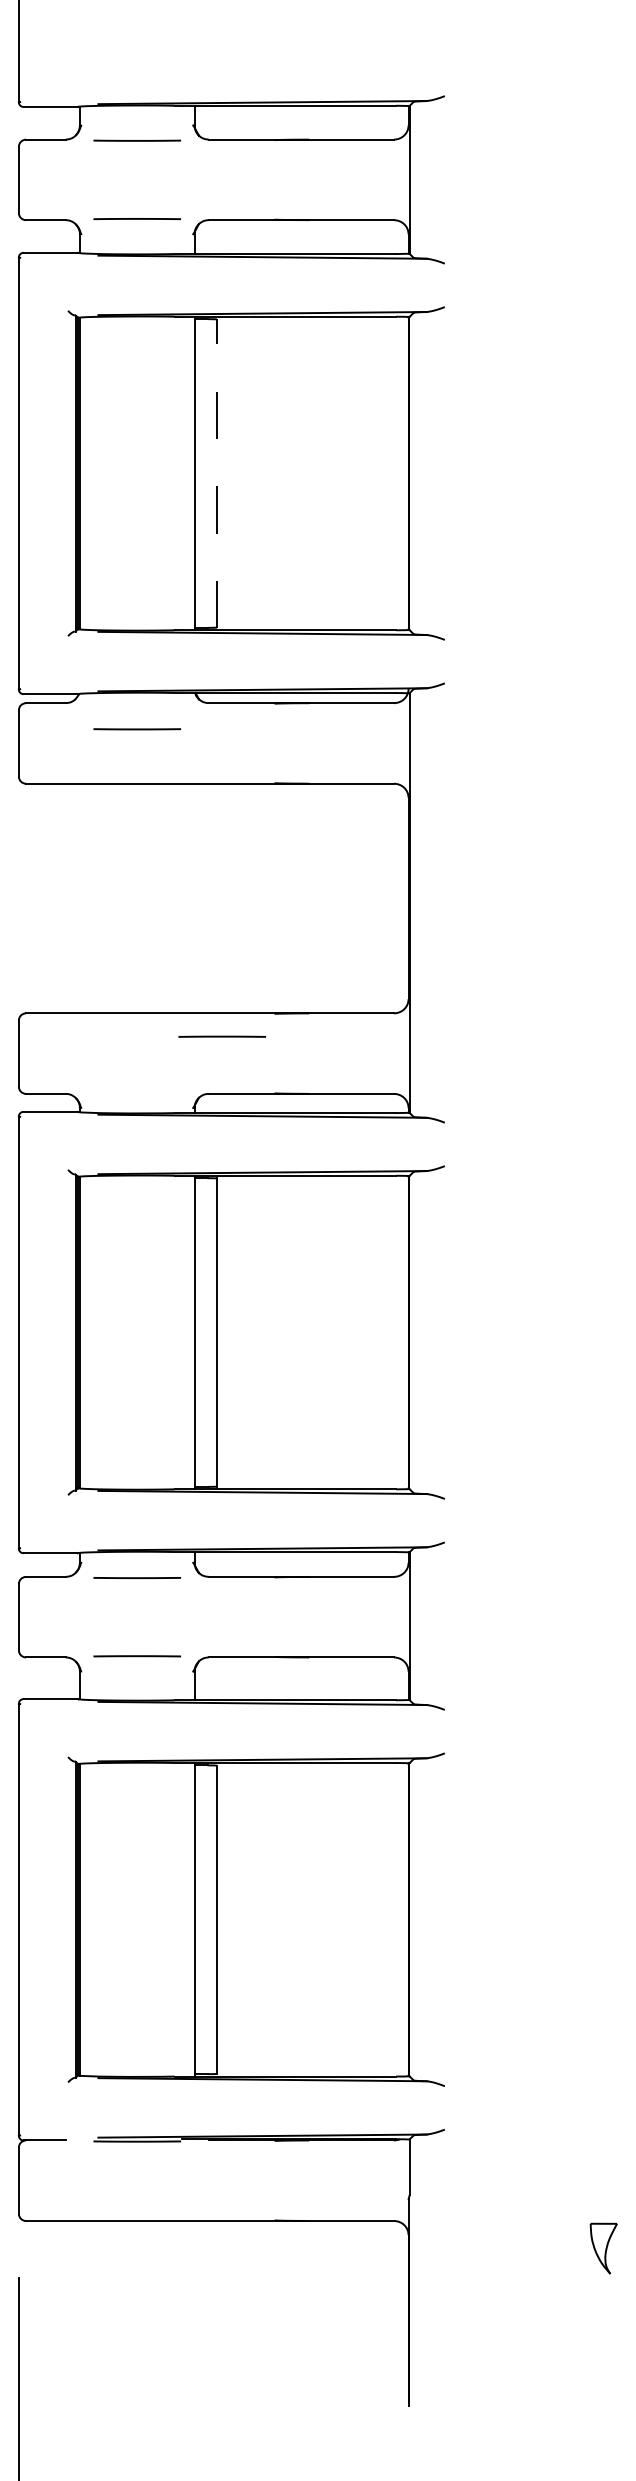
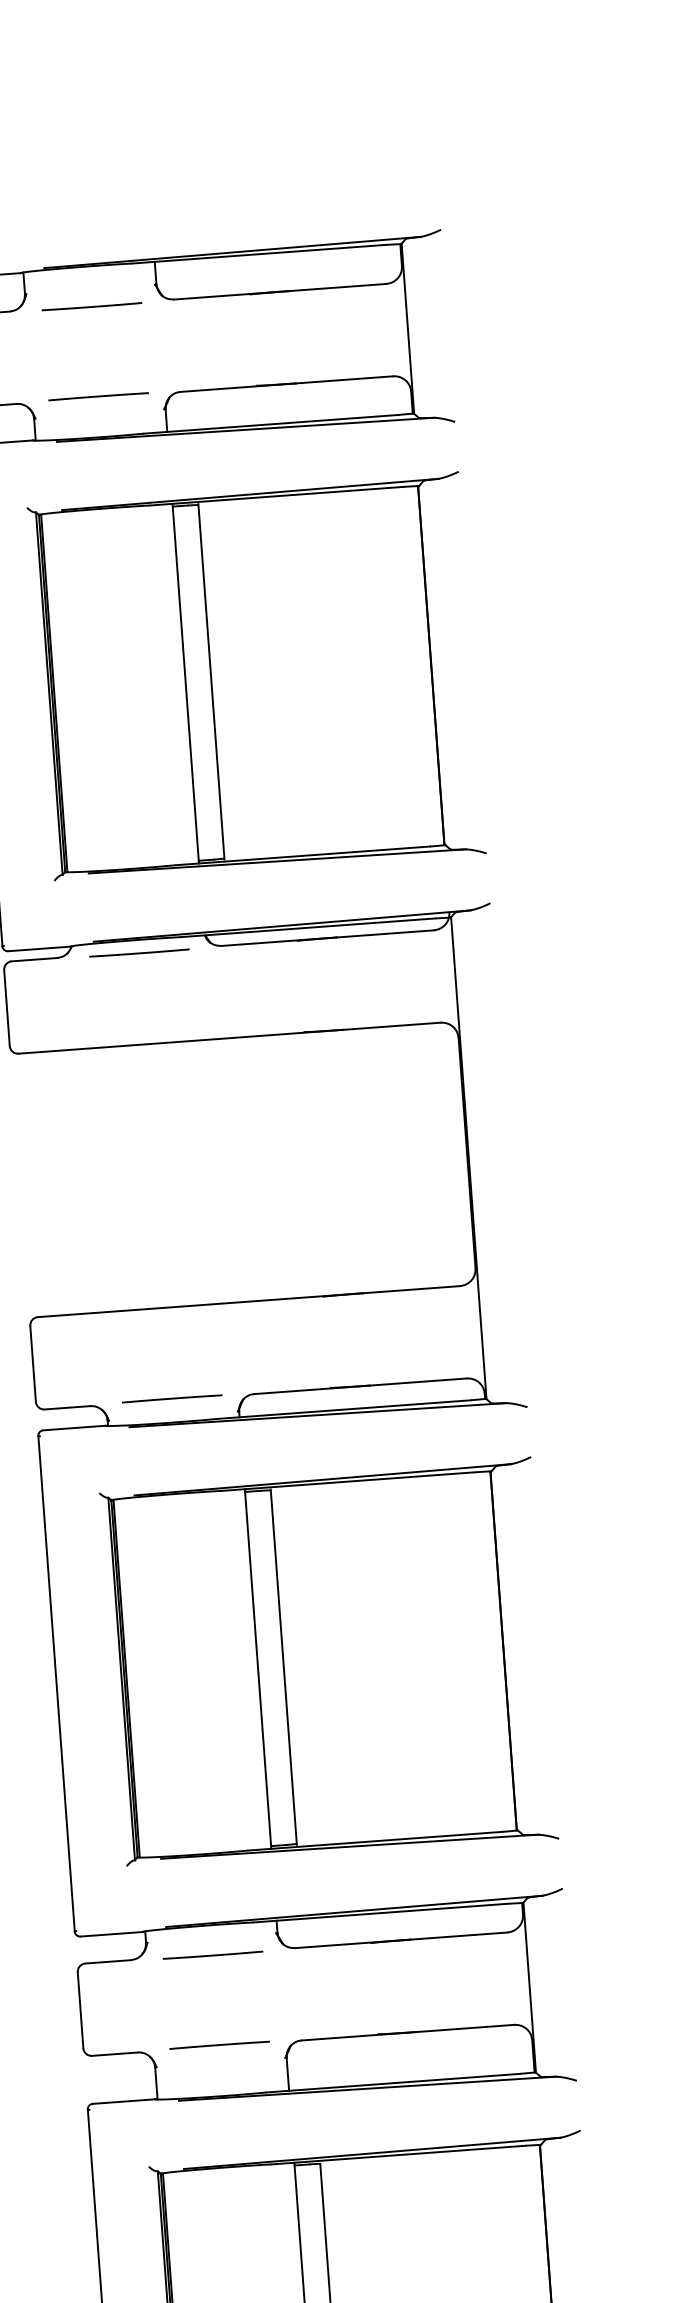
line: (216, 473) -> (210, 681), dashed -> solid
line: (136, 729) -> (138, 953), moved
line: (221, 1036) -> (171, 1398), moved

